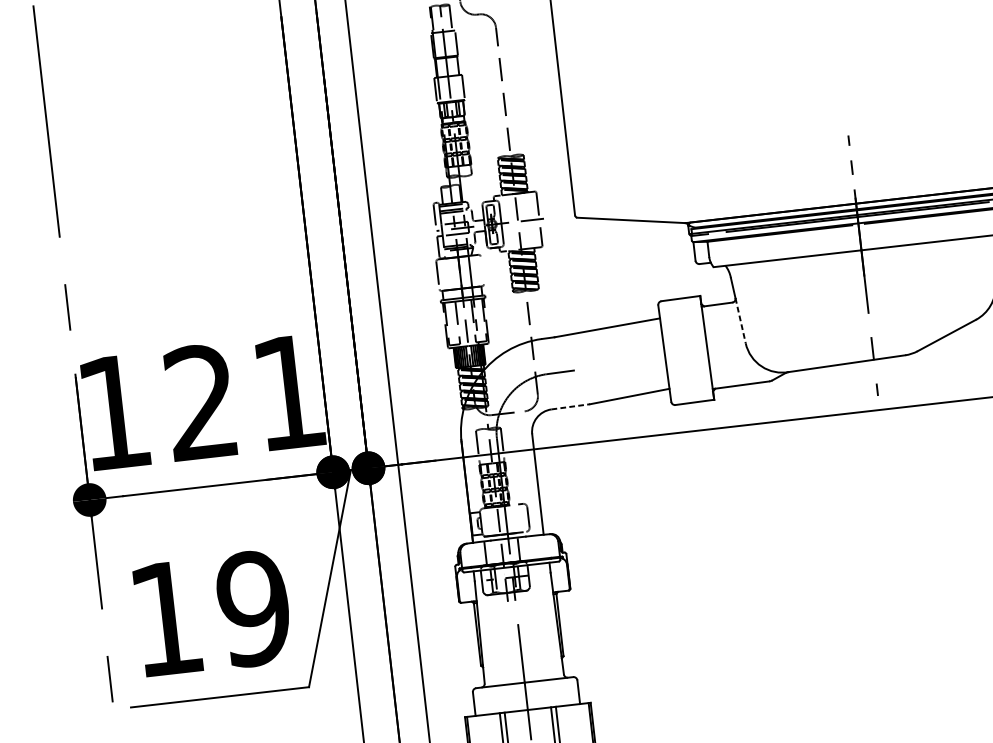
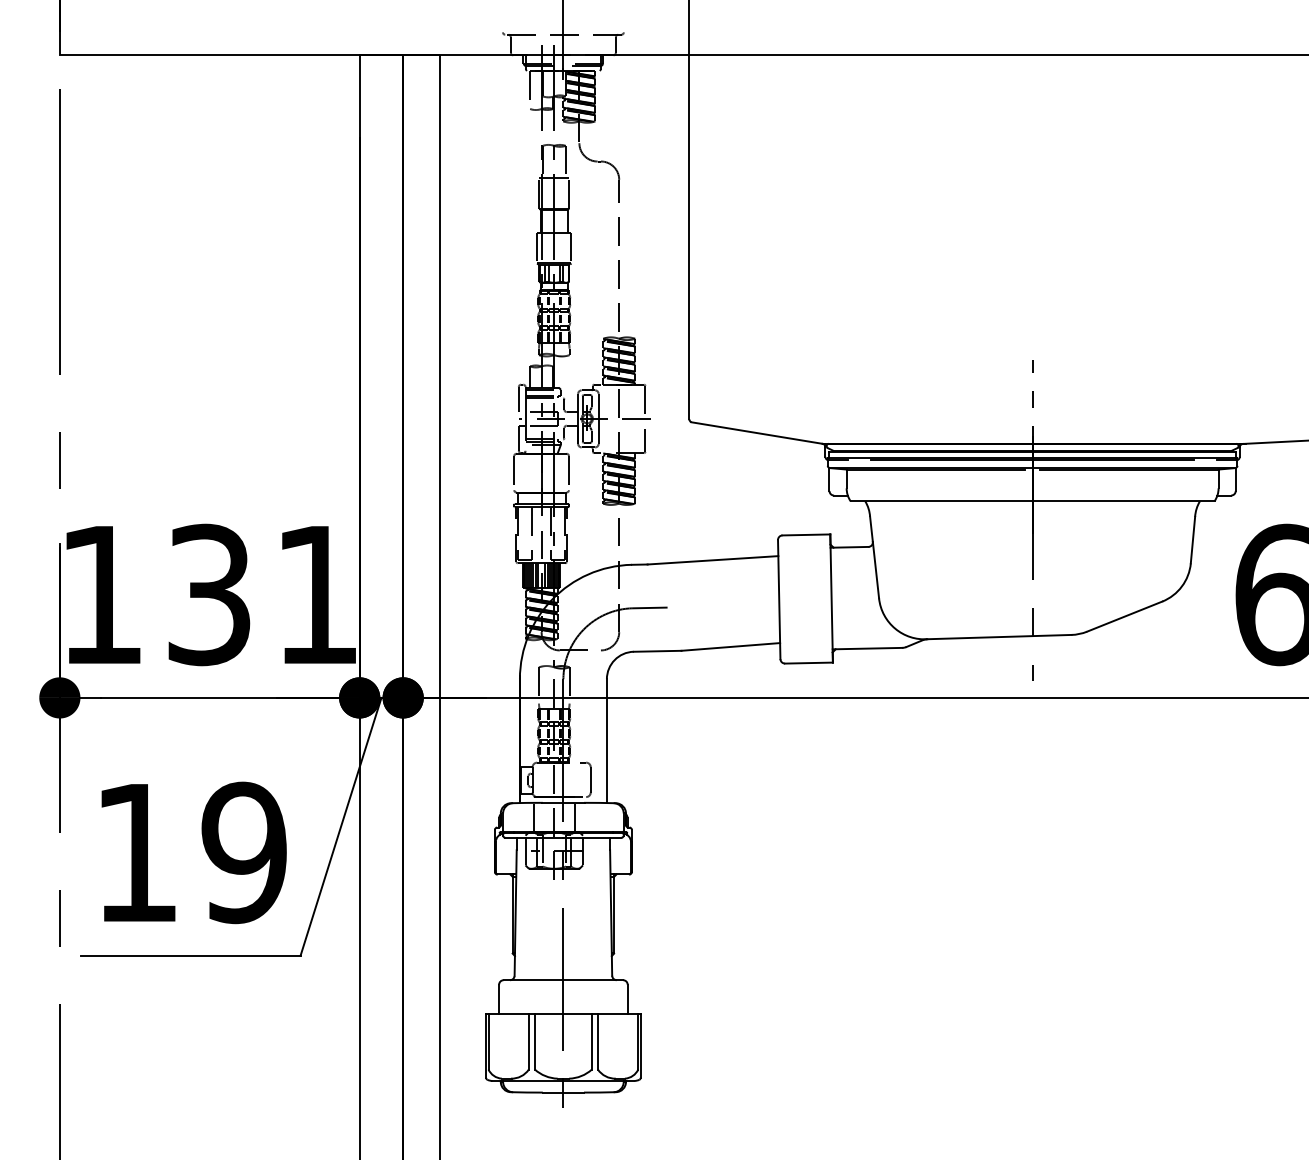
line: (481, 270) -> (568, 473), added
line: (741, 320) -> (876, 570), dashed -> solid
text: (201, 402) -> (209, 594), 121 -> 131
line: (570, 407) -> (657, 651), dashed -> solid

